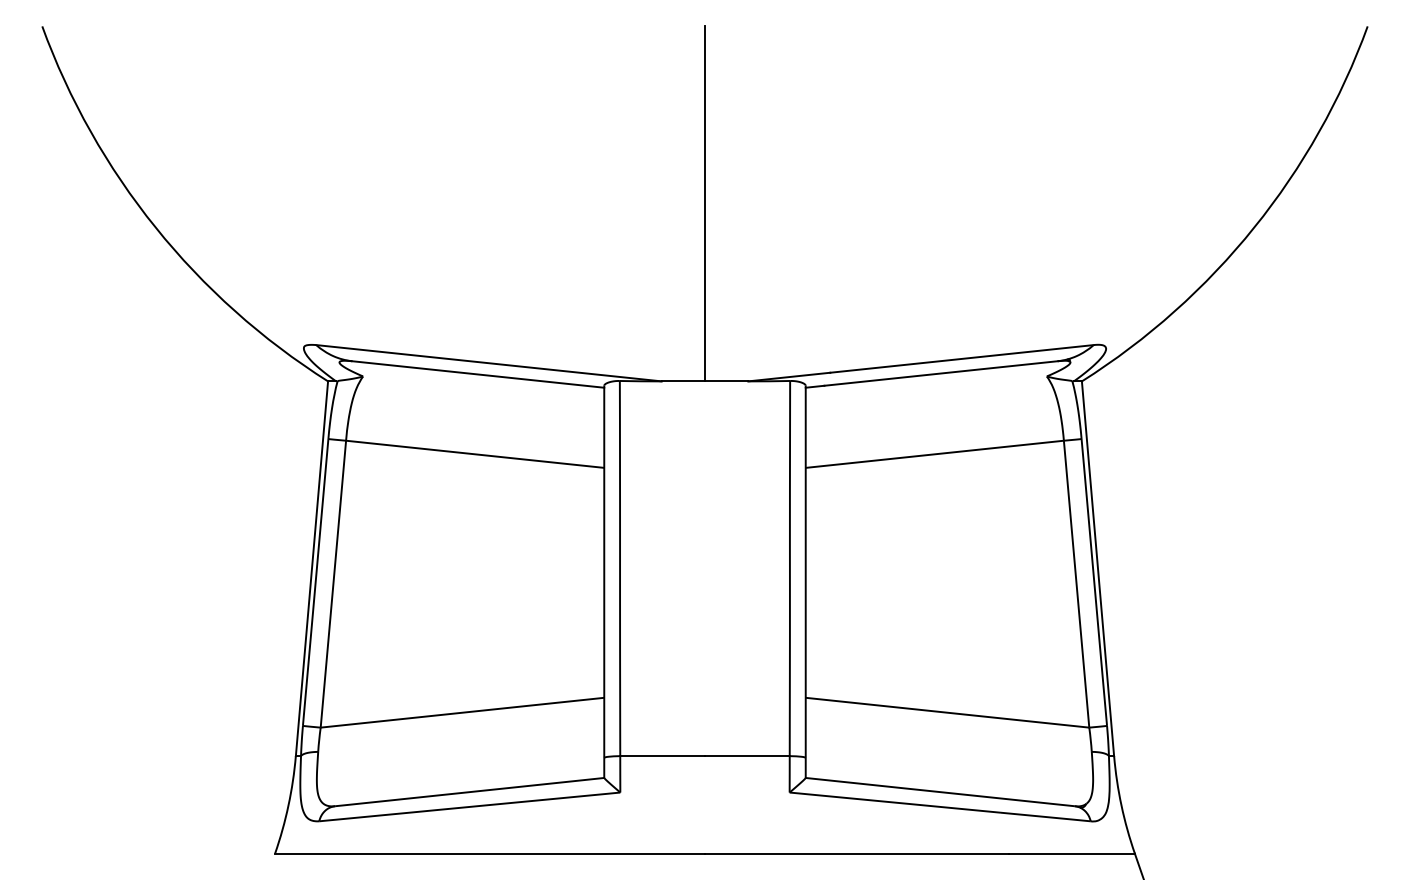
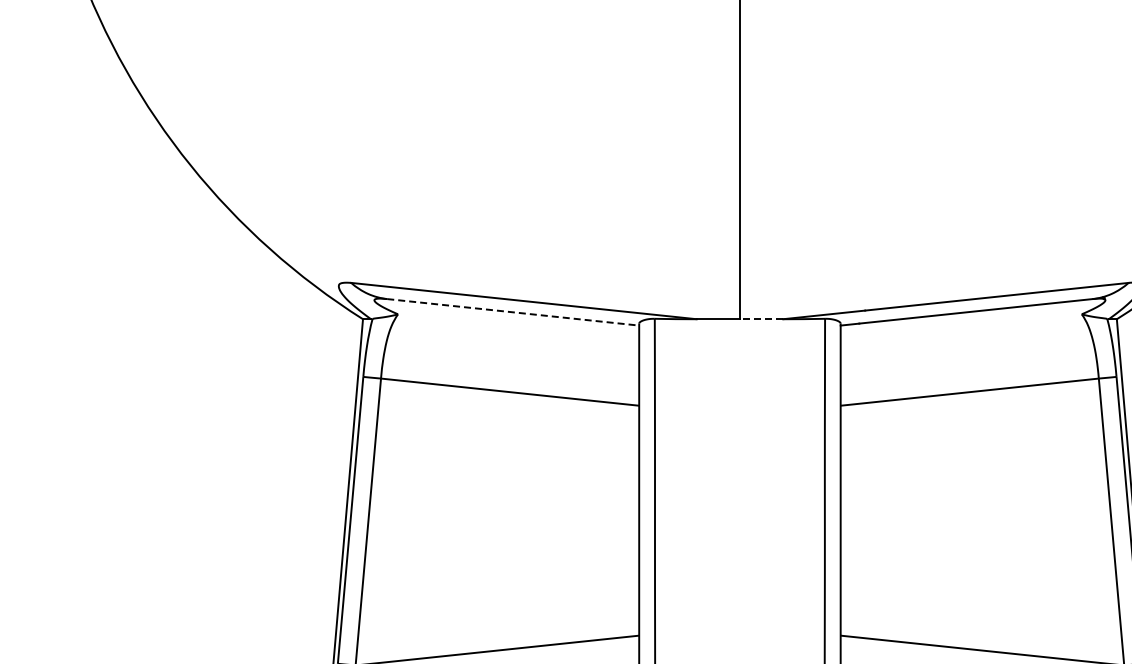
line: (478, 374) -> (513, 312), solid -> dashed
line: (726, 381) -> (761, 319), solid -> dashed

